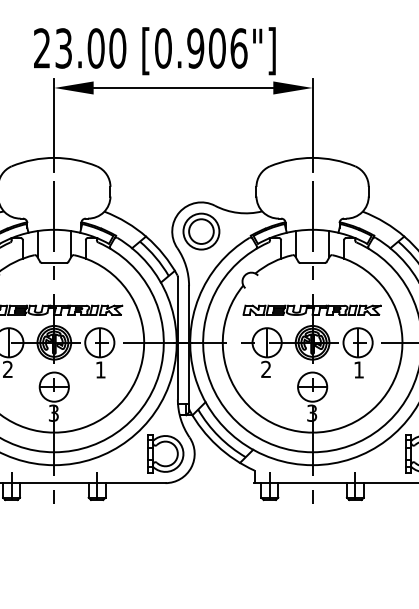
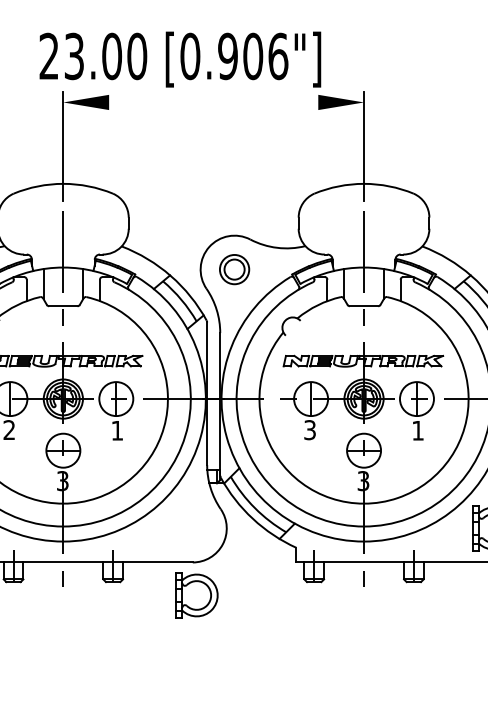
line: (183, 88) -> (213, 102), removed
part: (201, 231) -> (234, 269), size x0.7
text: (265, 369) -> (309, 430), 2 -> 3
part: (165, 453) -> (196, 595), moved

